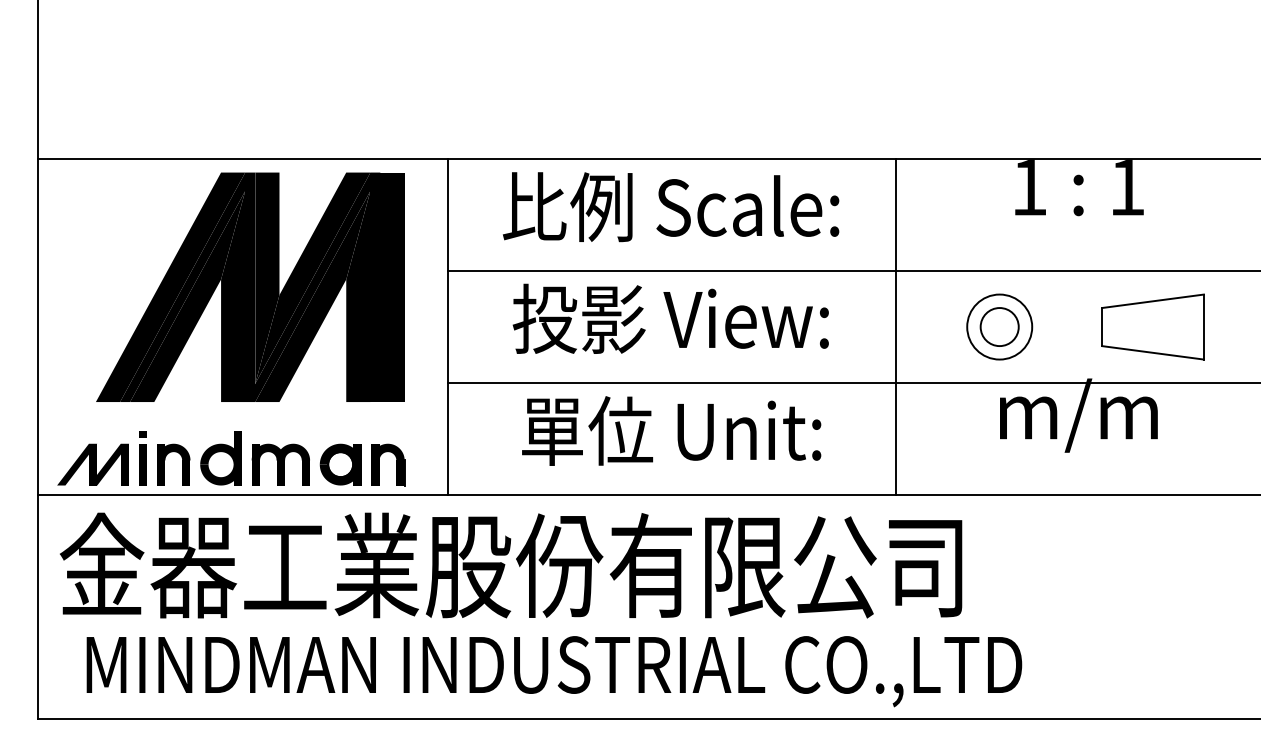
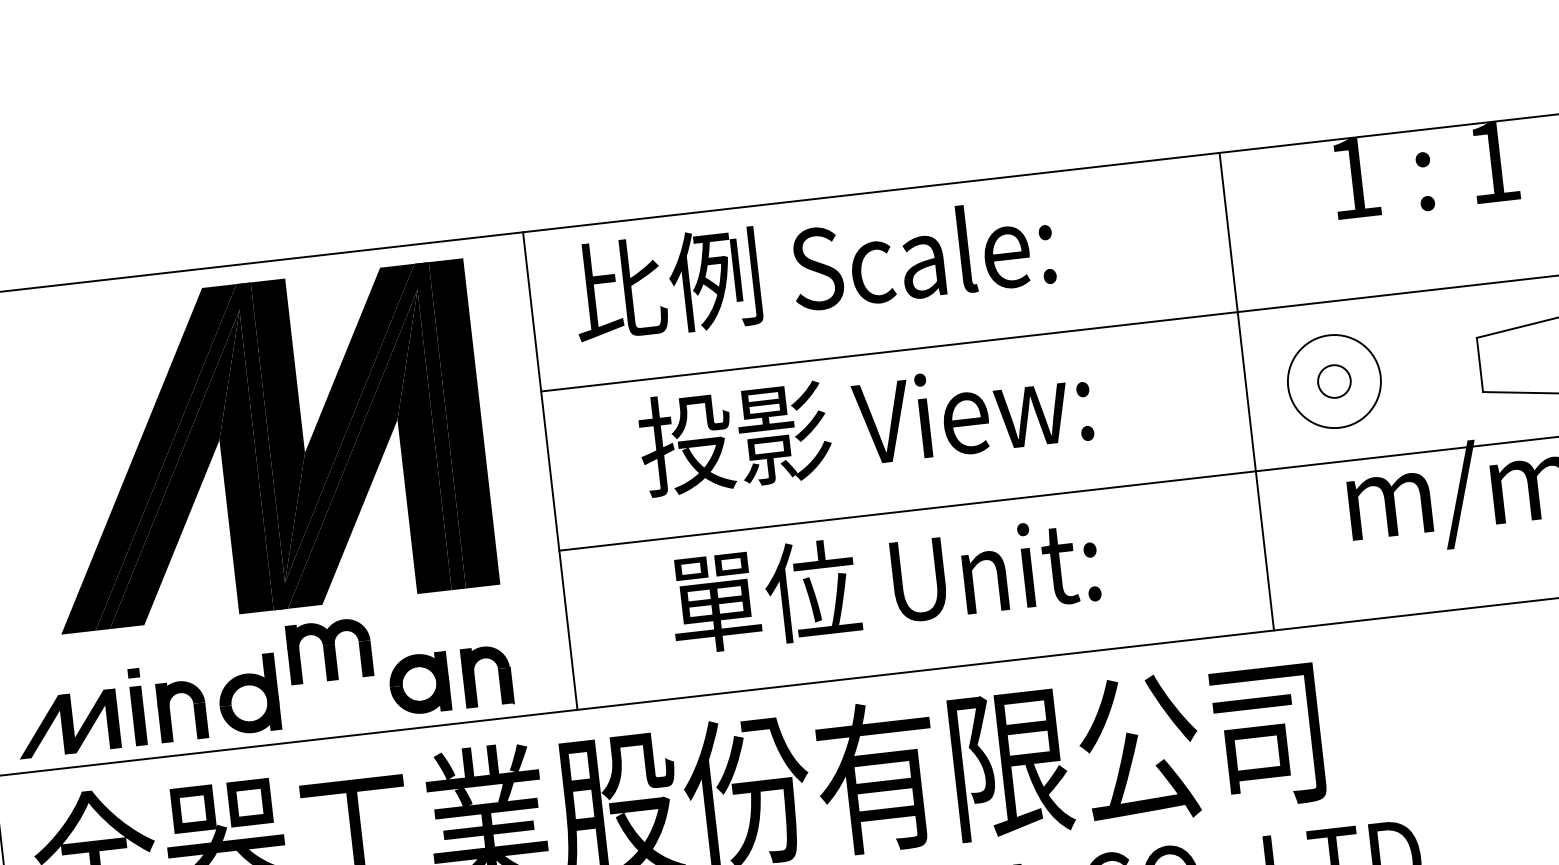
text: (671, 207) -> (814, 268), moved
line: (896, 327) -> (1247, 392), moved
circle: (999, 327) -> (1334, 382), size x0.6
part: (280, 464) -> (329, 650), moved

